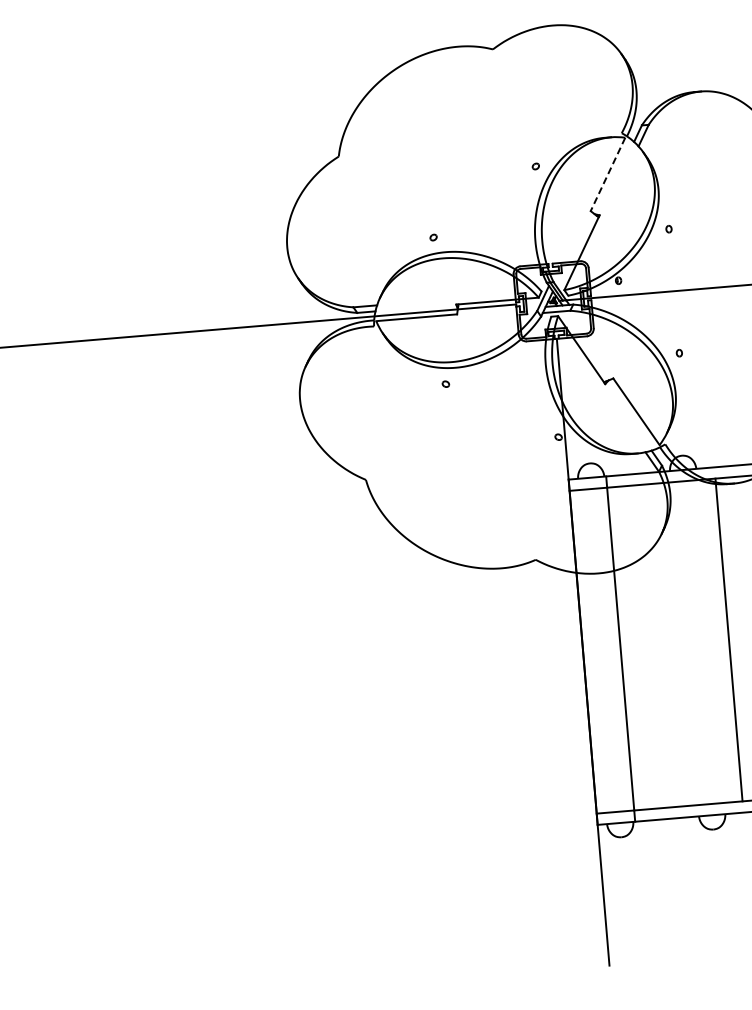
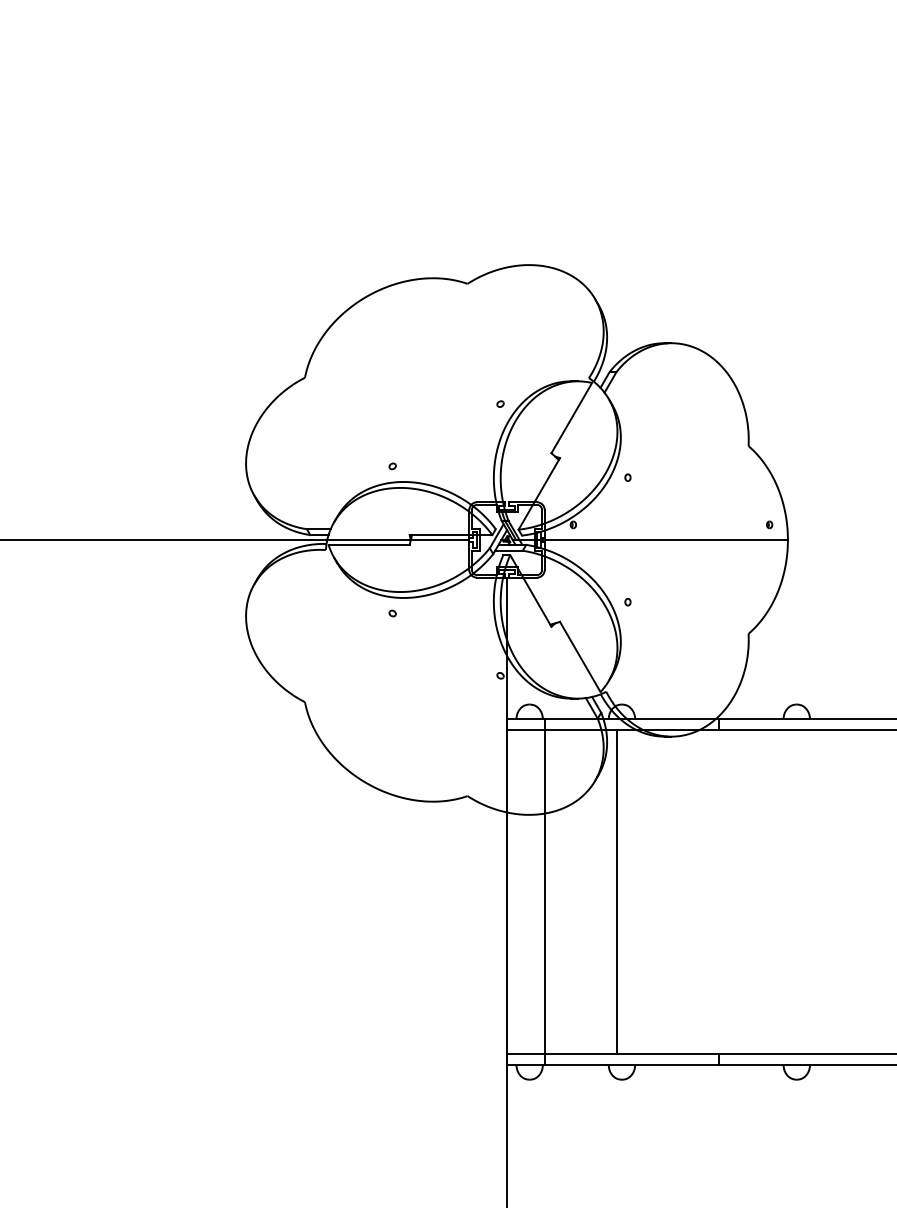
line: (607, 174) -> (571, 418), dashed -> solid
line: (729, 640) -> (617, 892), moved

